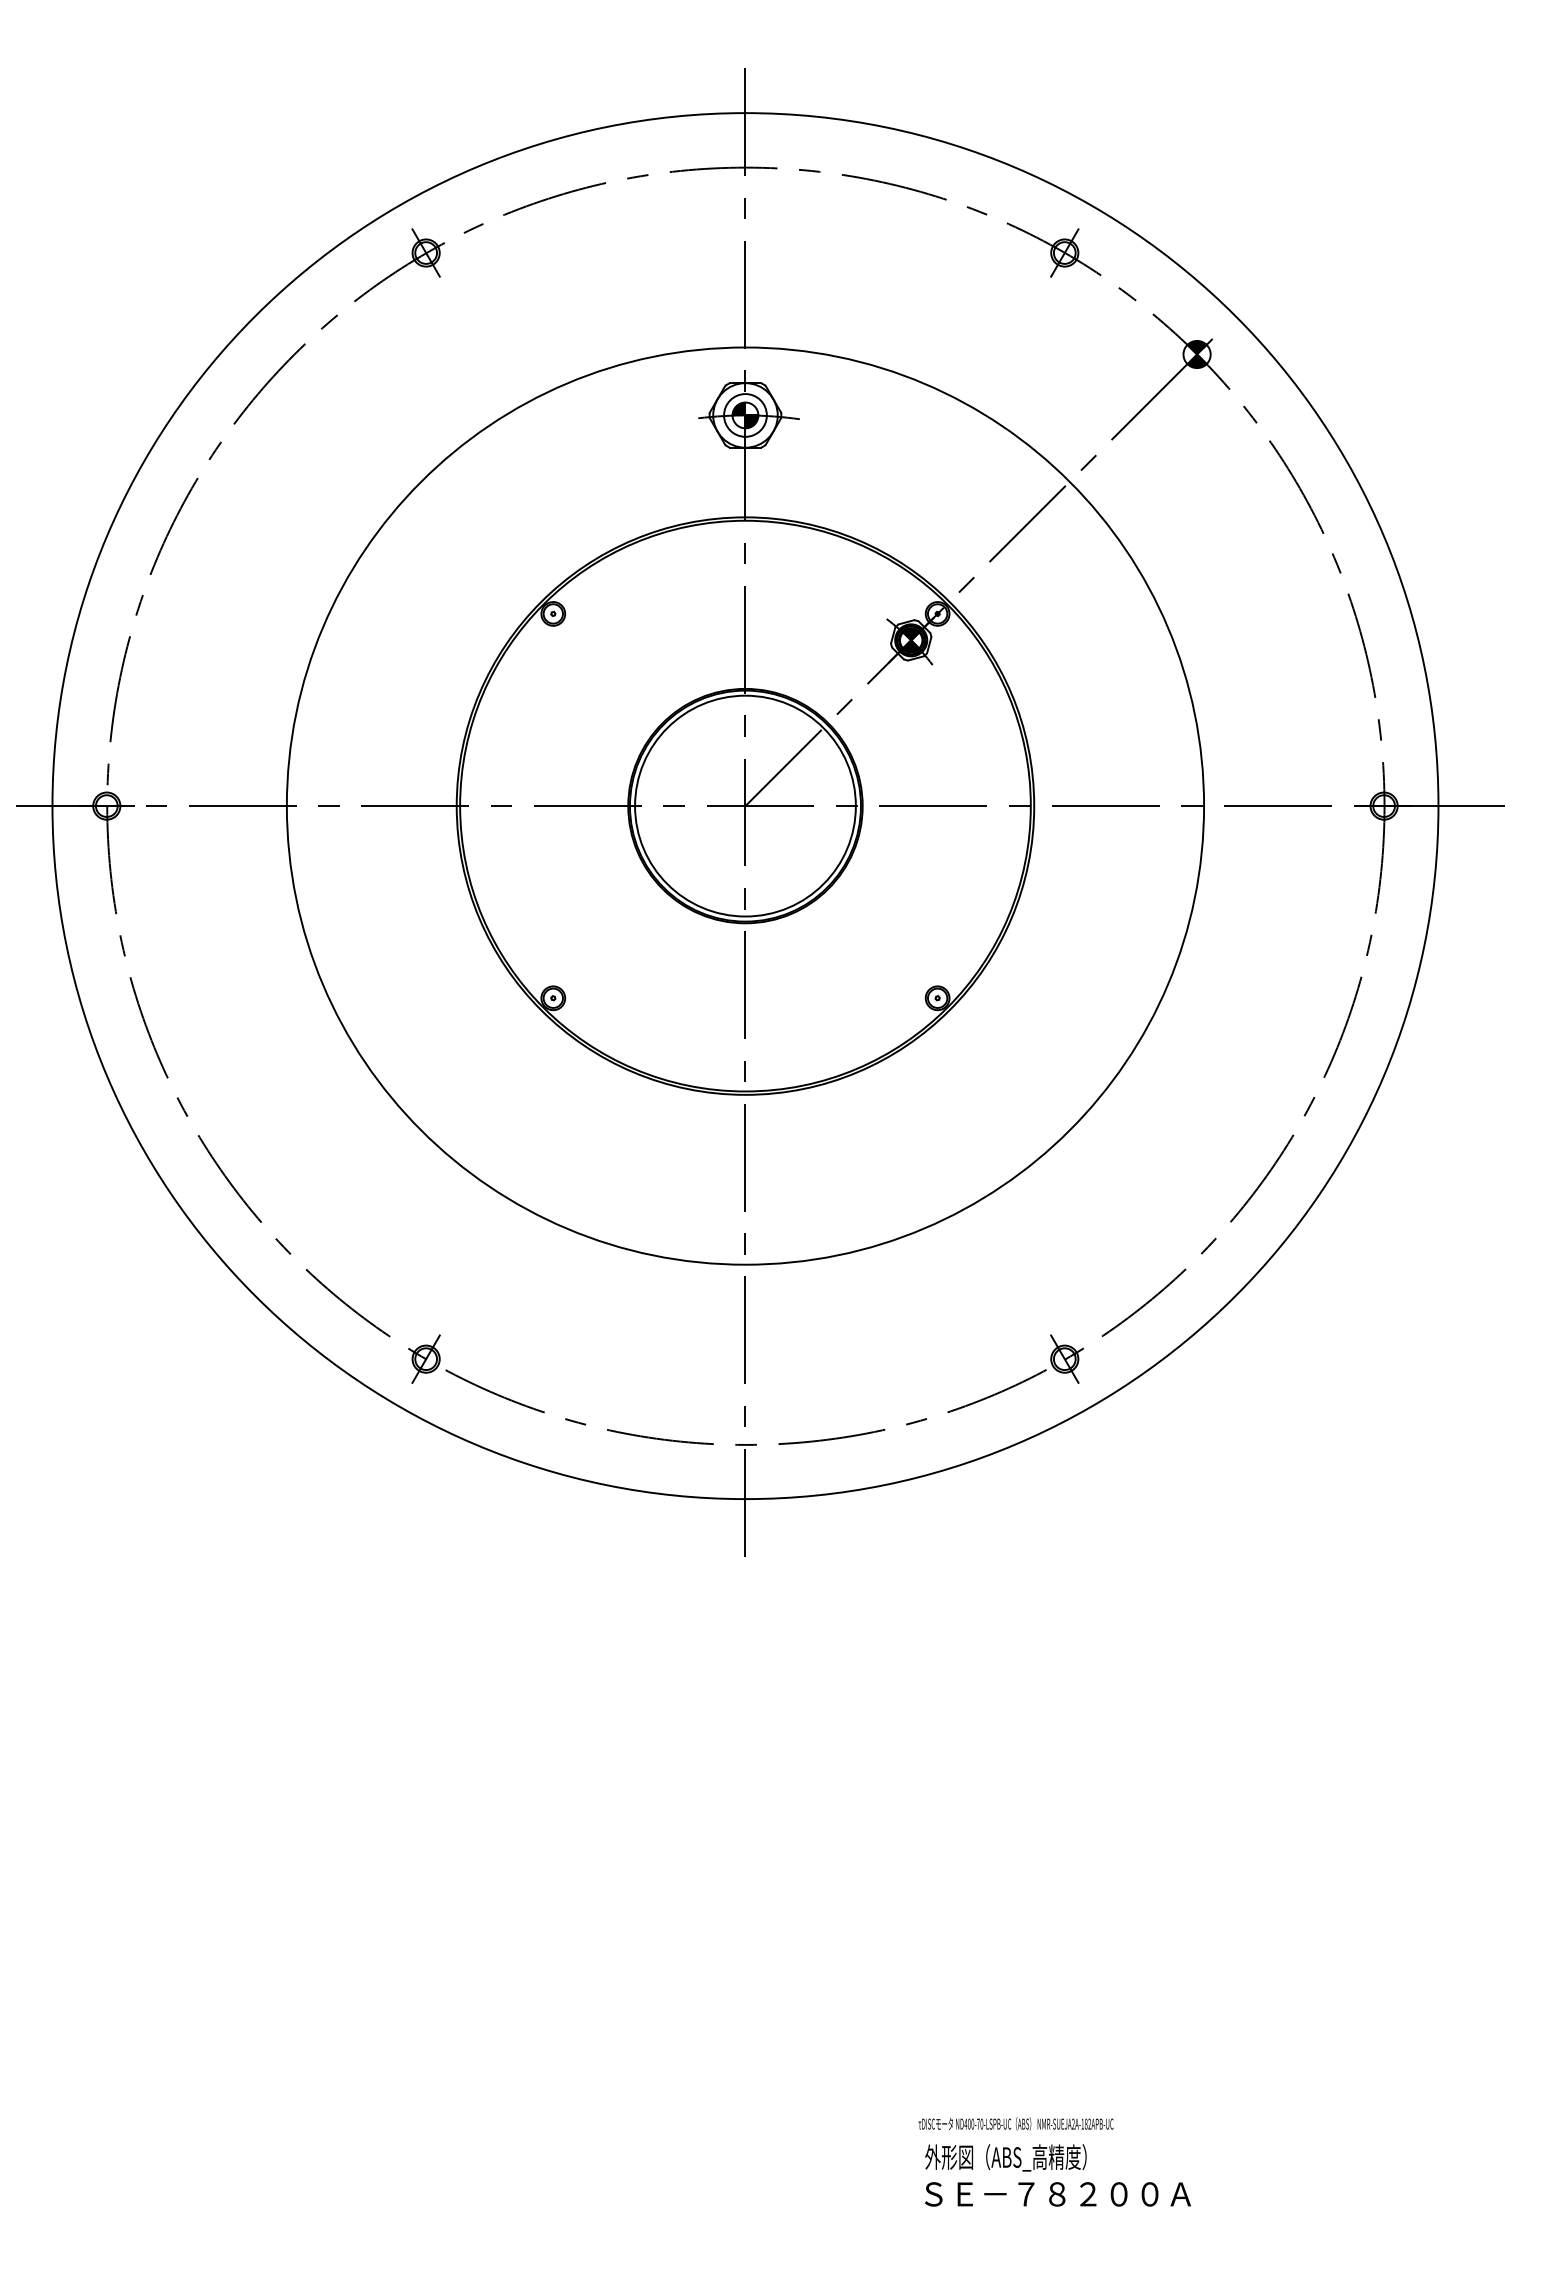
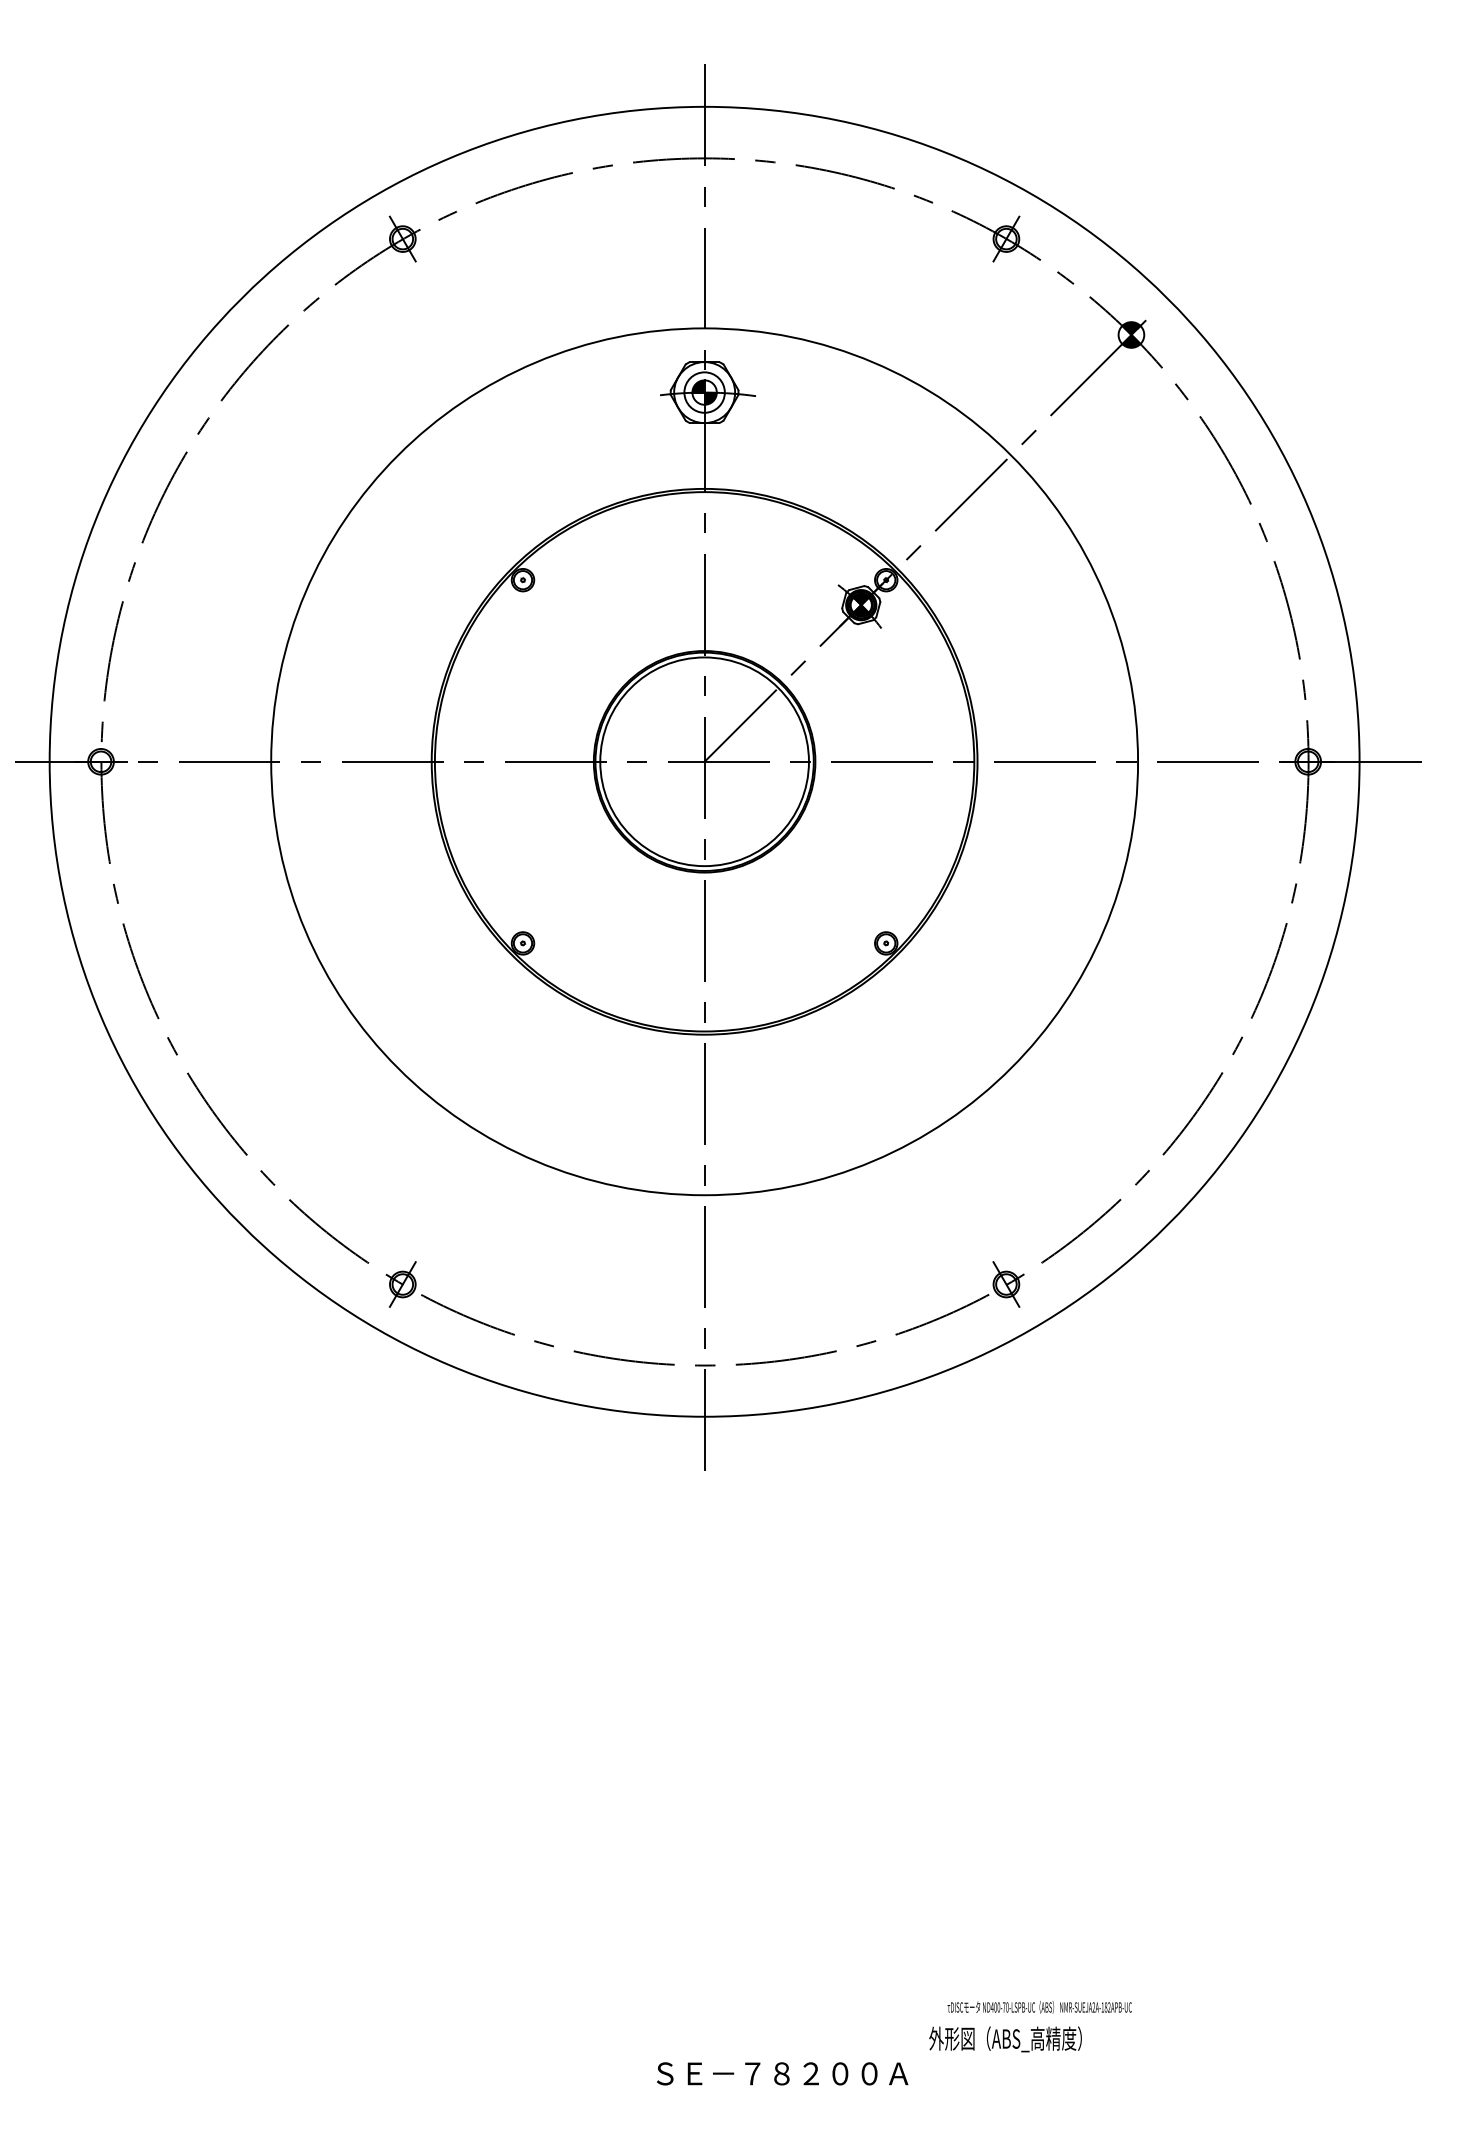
text: (1015, 2123) -> (1039, 2006), moved
text: (1005, 2157) -> (1005, 2039), moved
text: (1057, 2194) -> (782, 2073), moved

